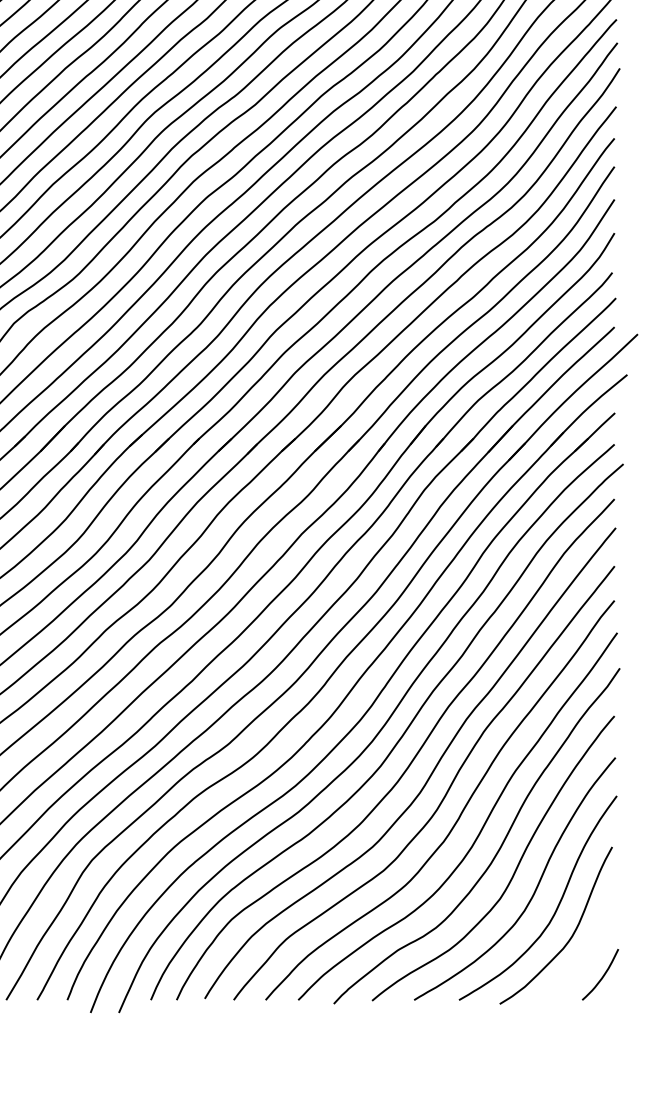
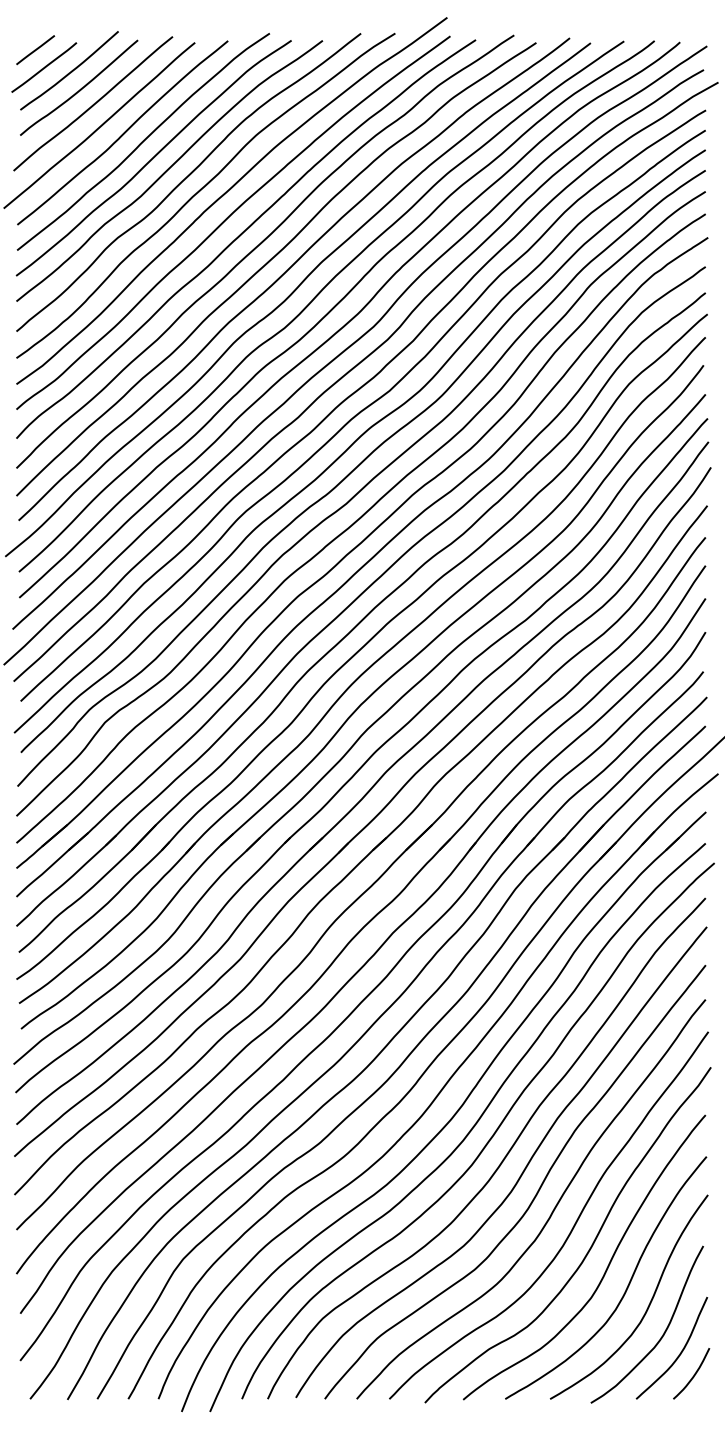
curve: (588, 954) -> (679, 1353), added

